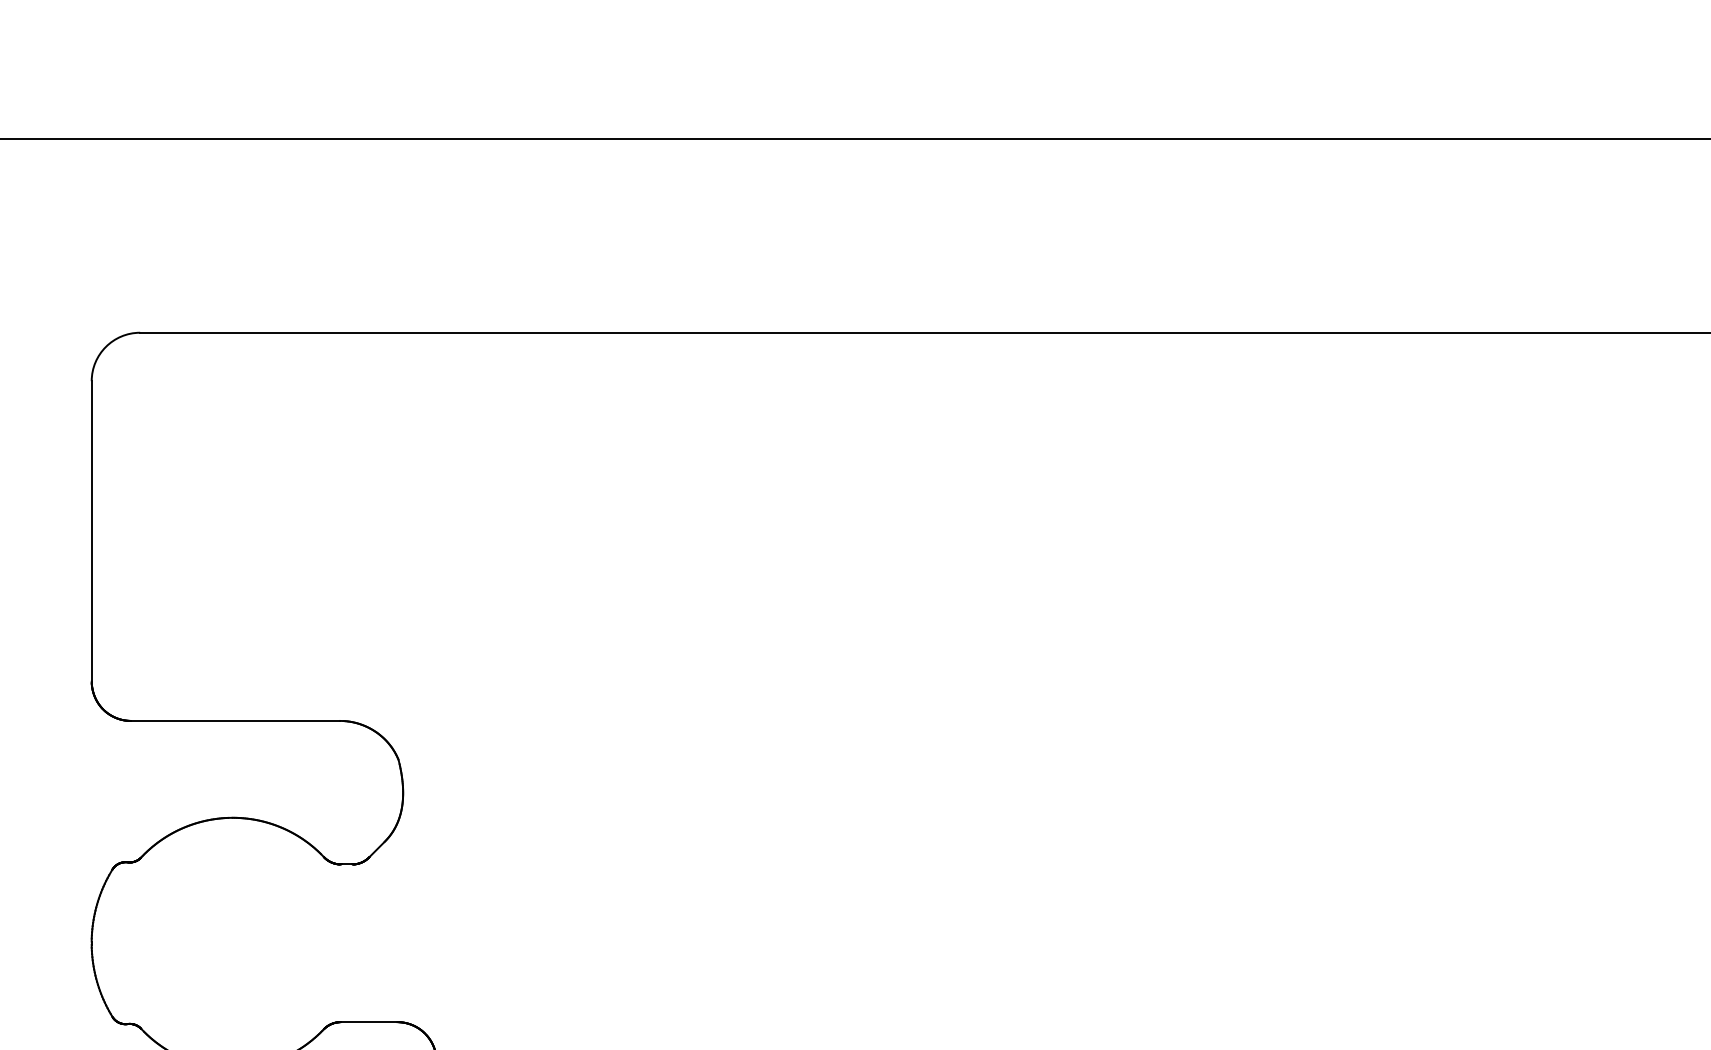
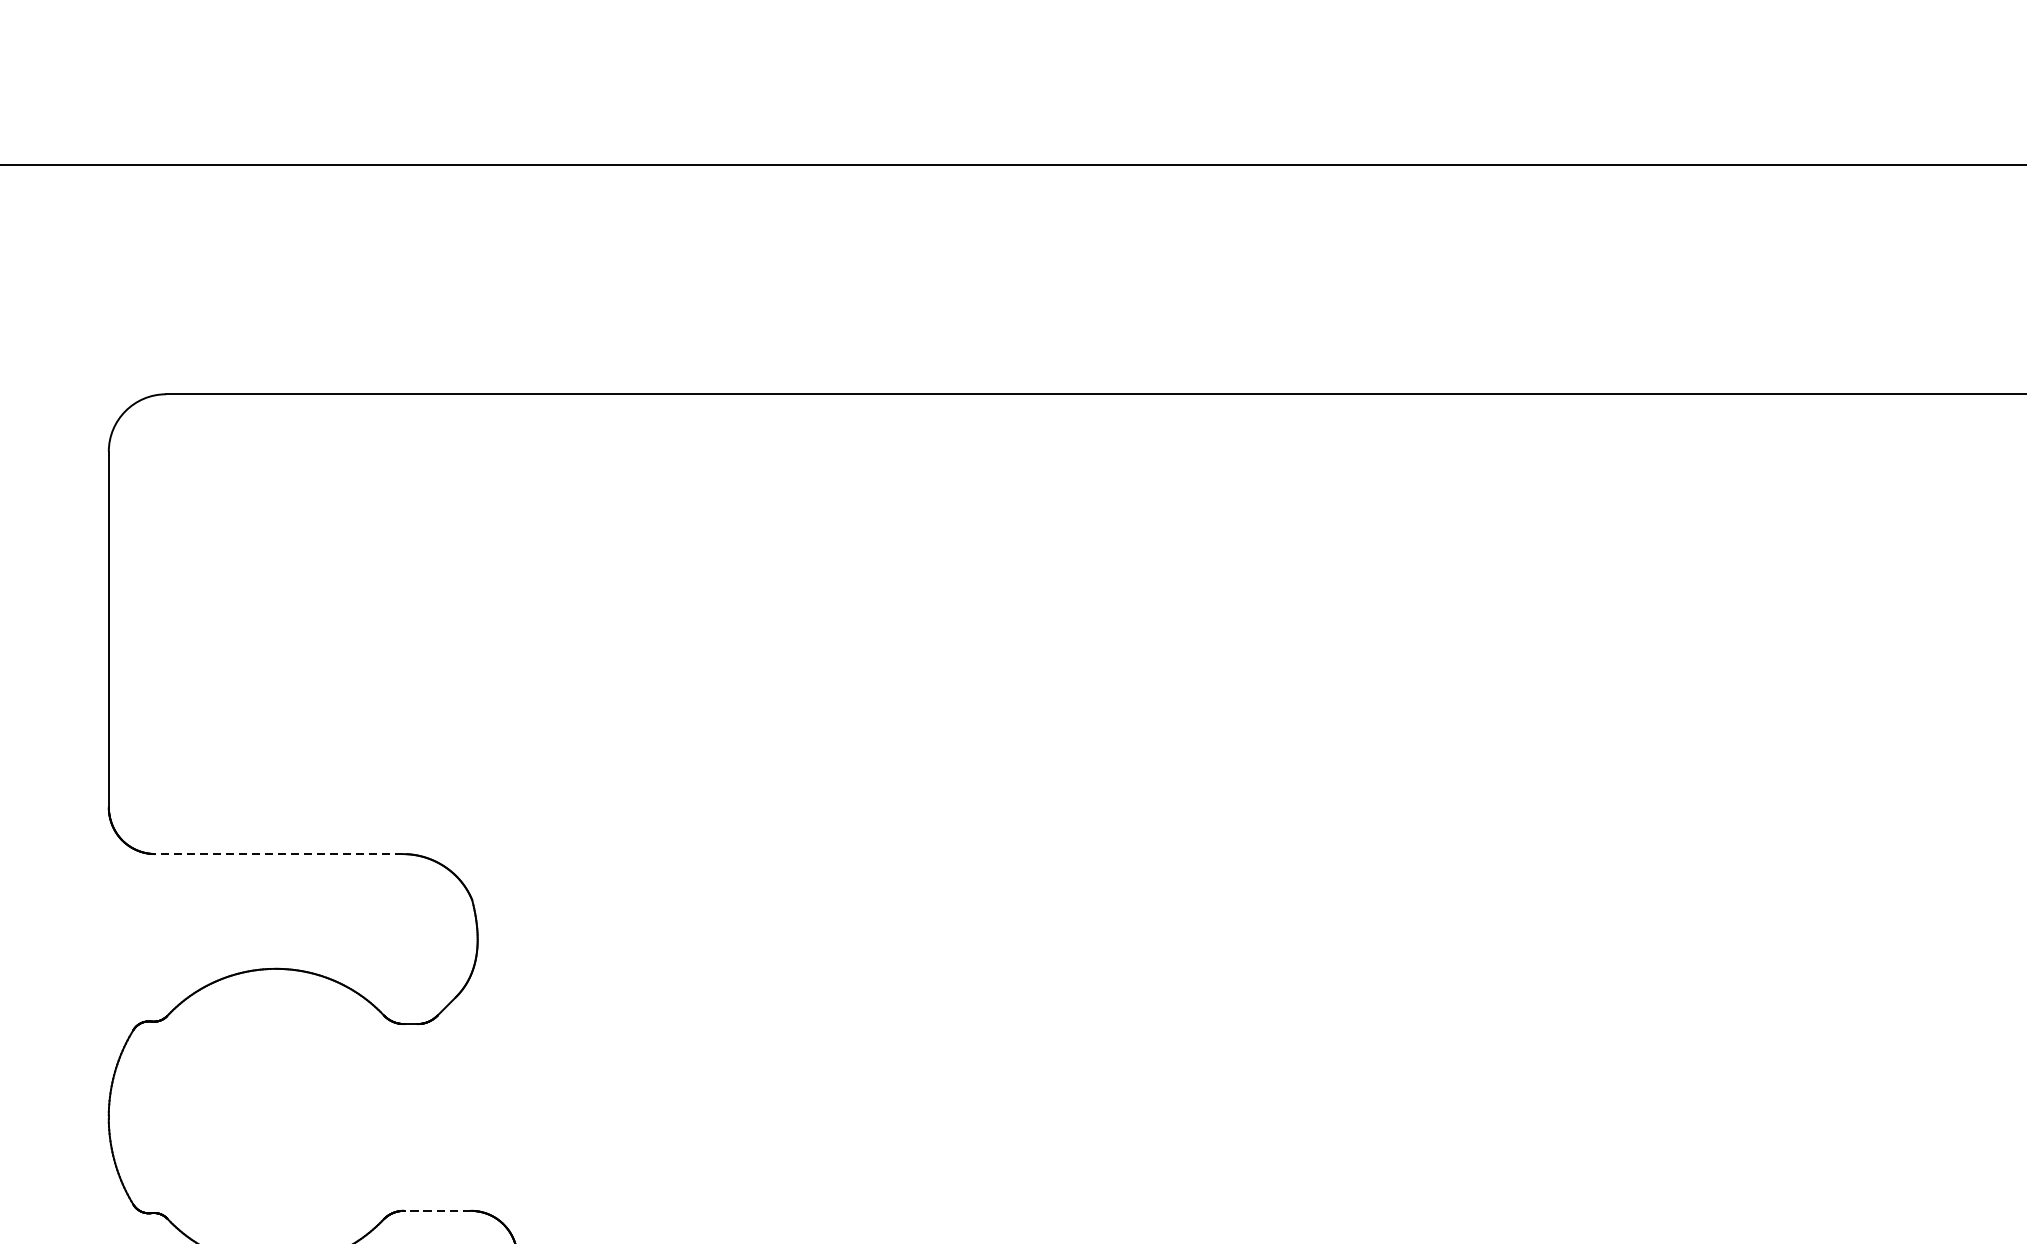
line: (235, 720) -> (279, 853), solid -> dashed
line: (368, 1022) -> (436, 1211), solid -> dashed

